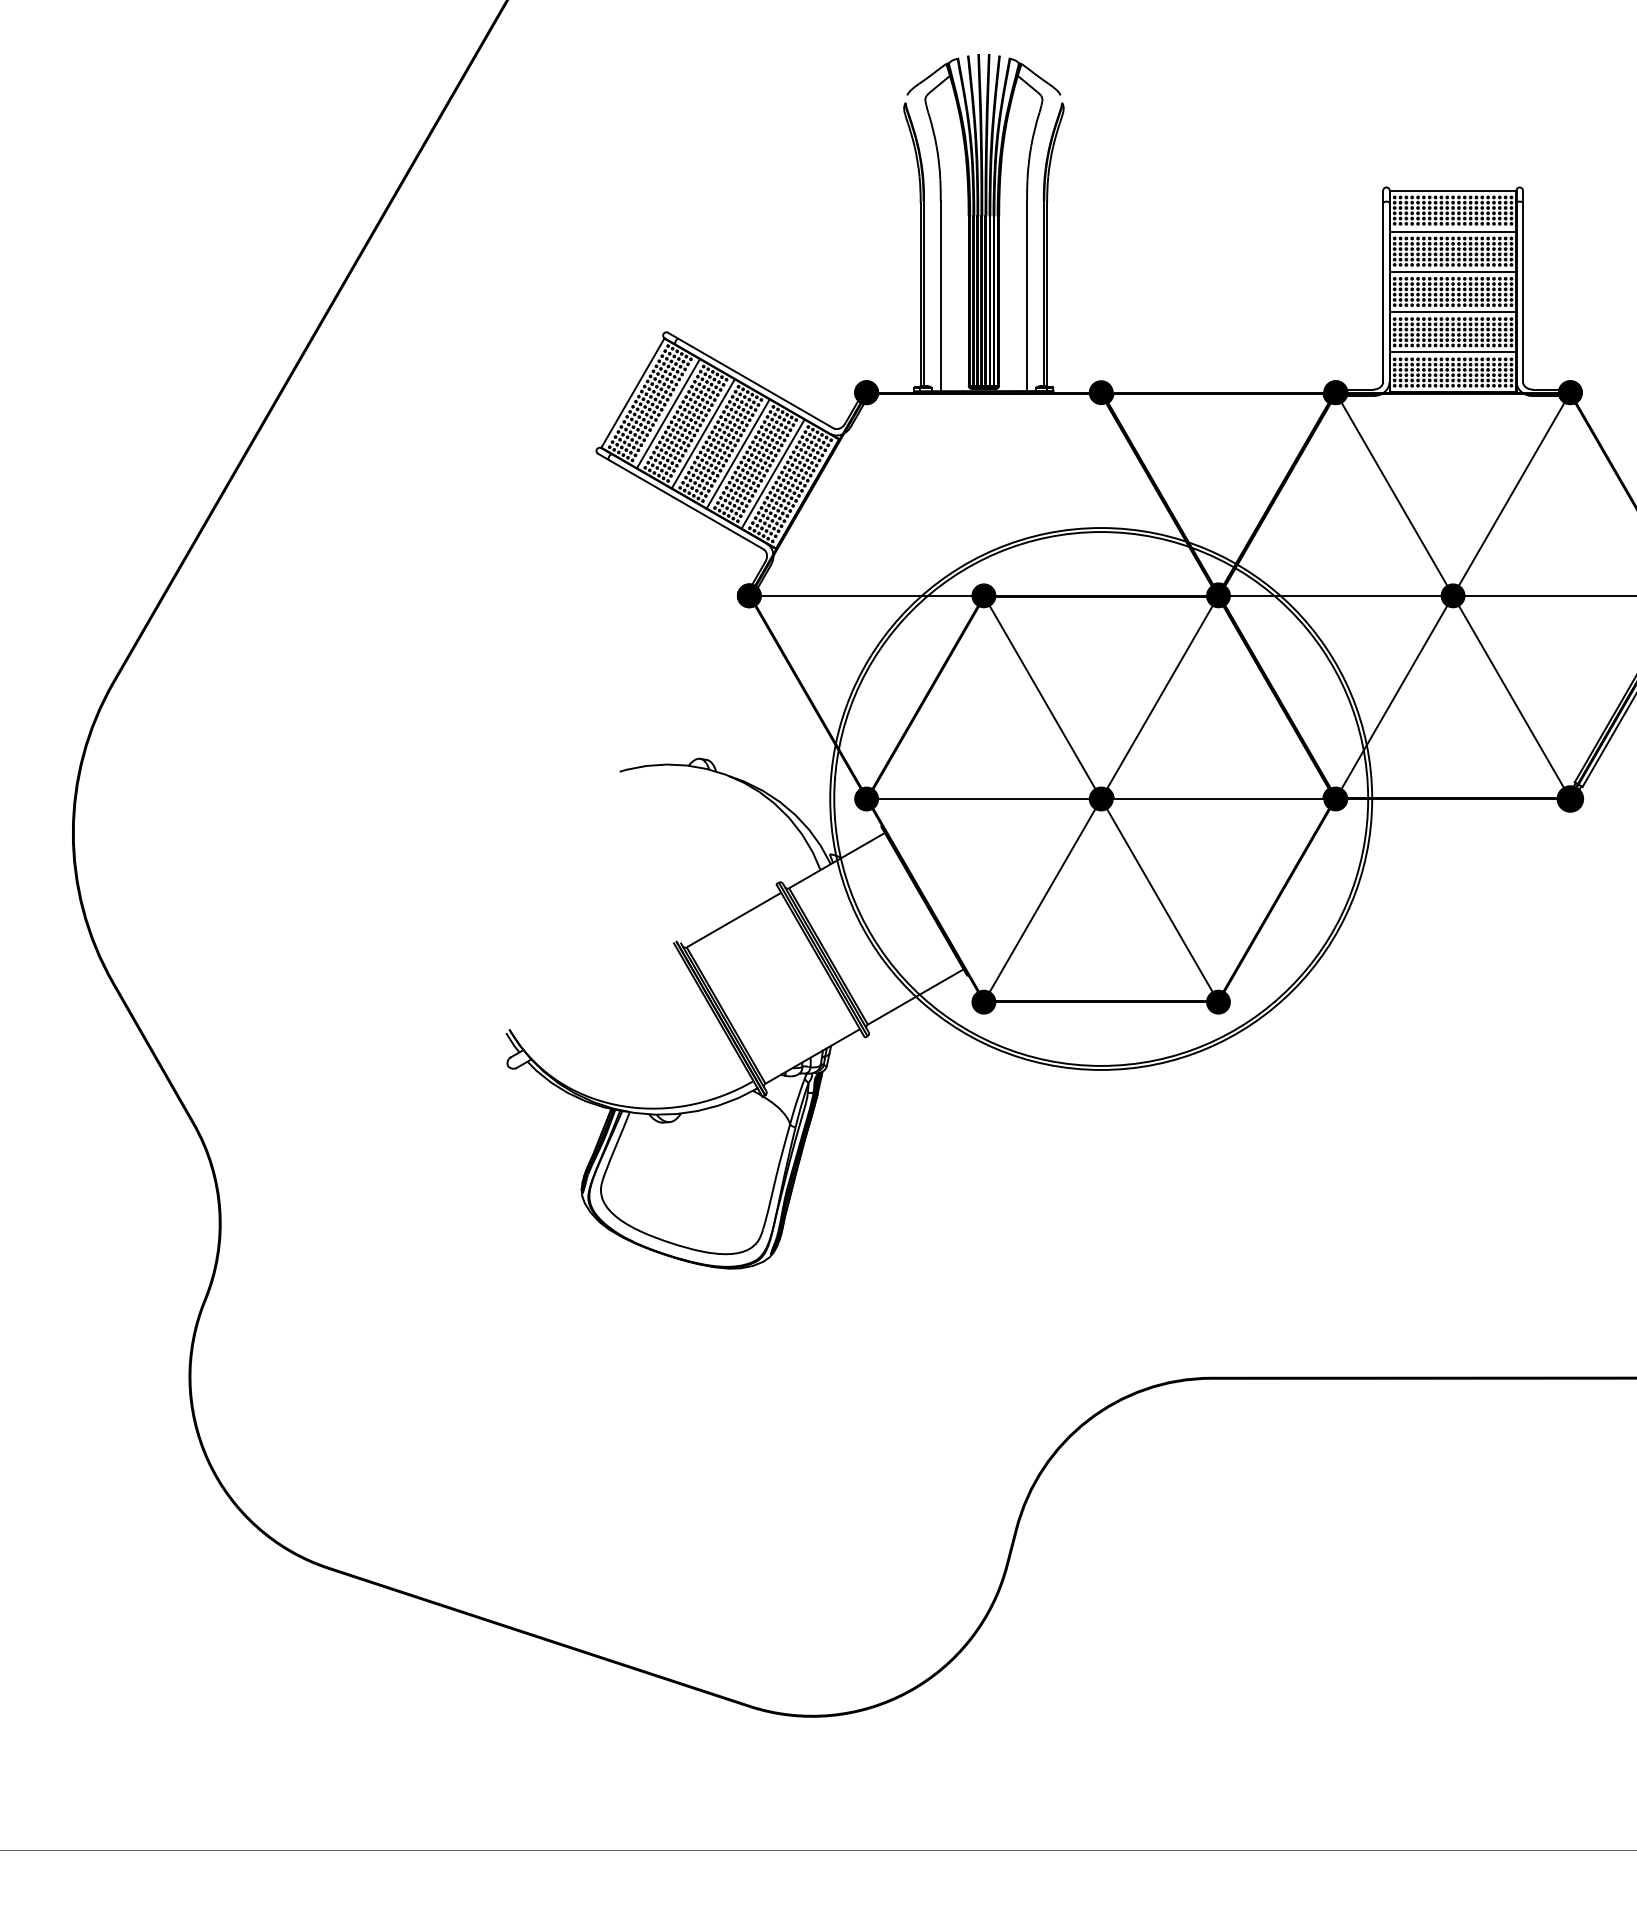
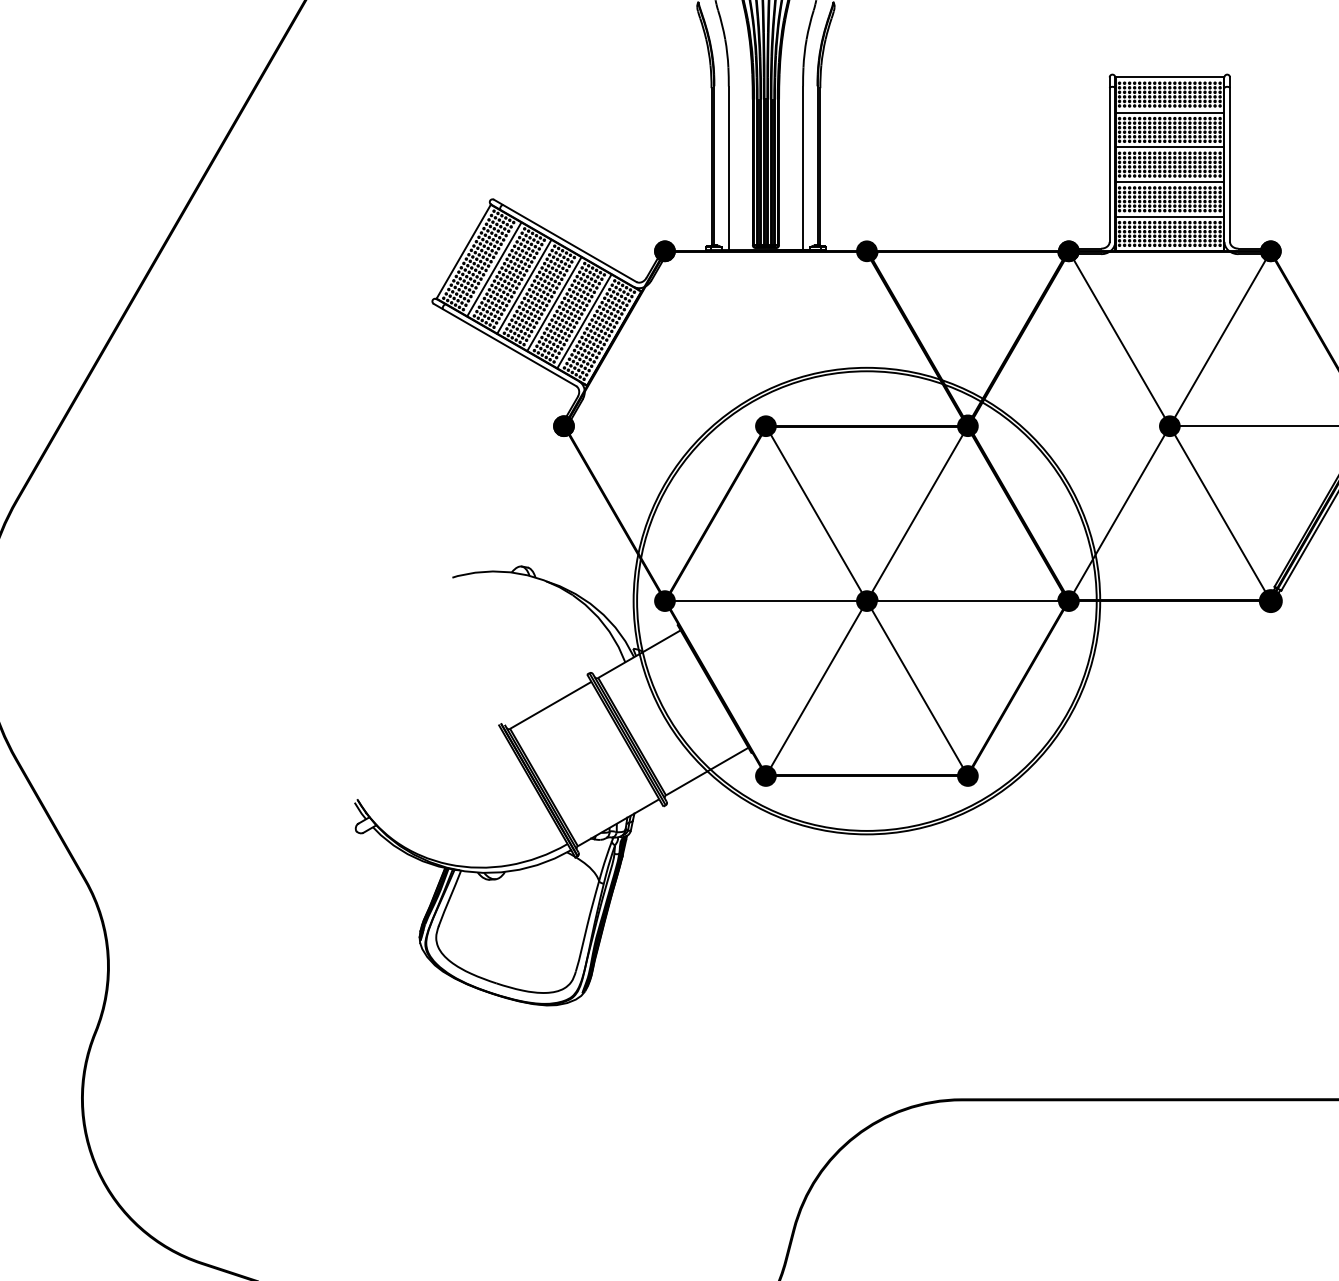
line: (866, 595) -> (664, 425), removed
line: (1335, 595) -> (1068, 425), removed

